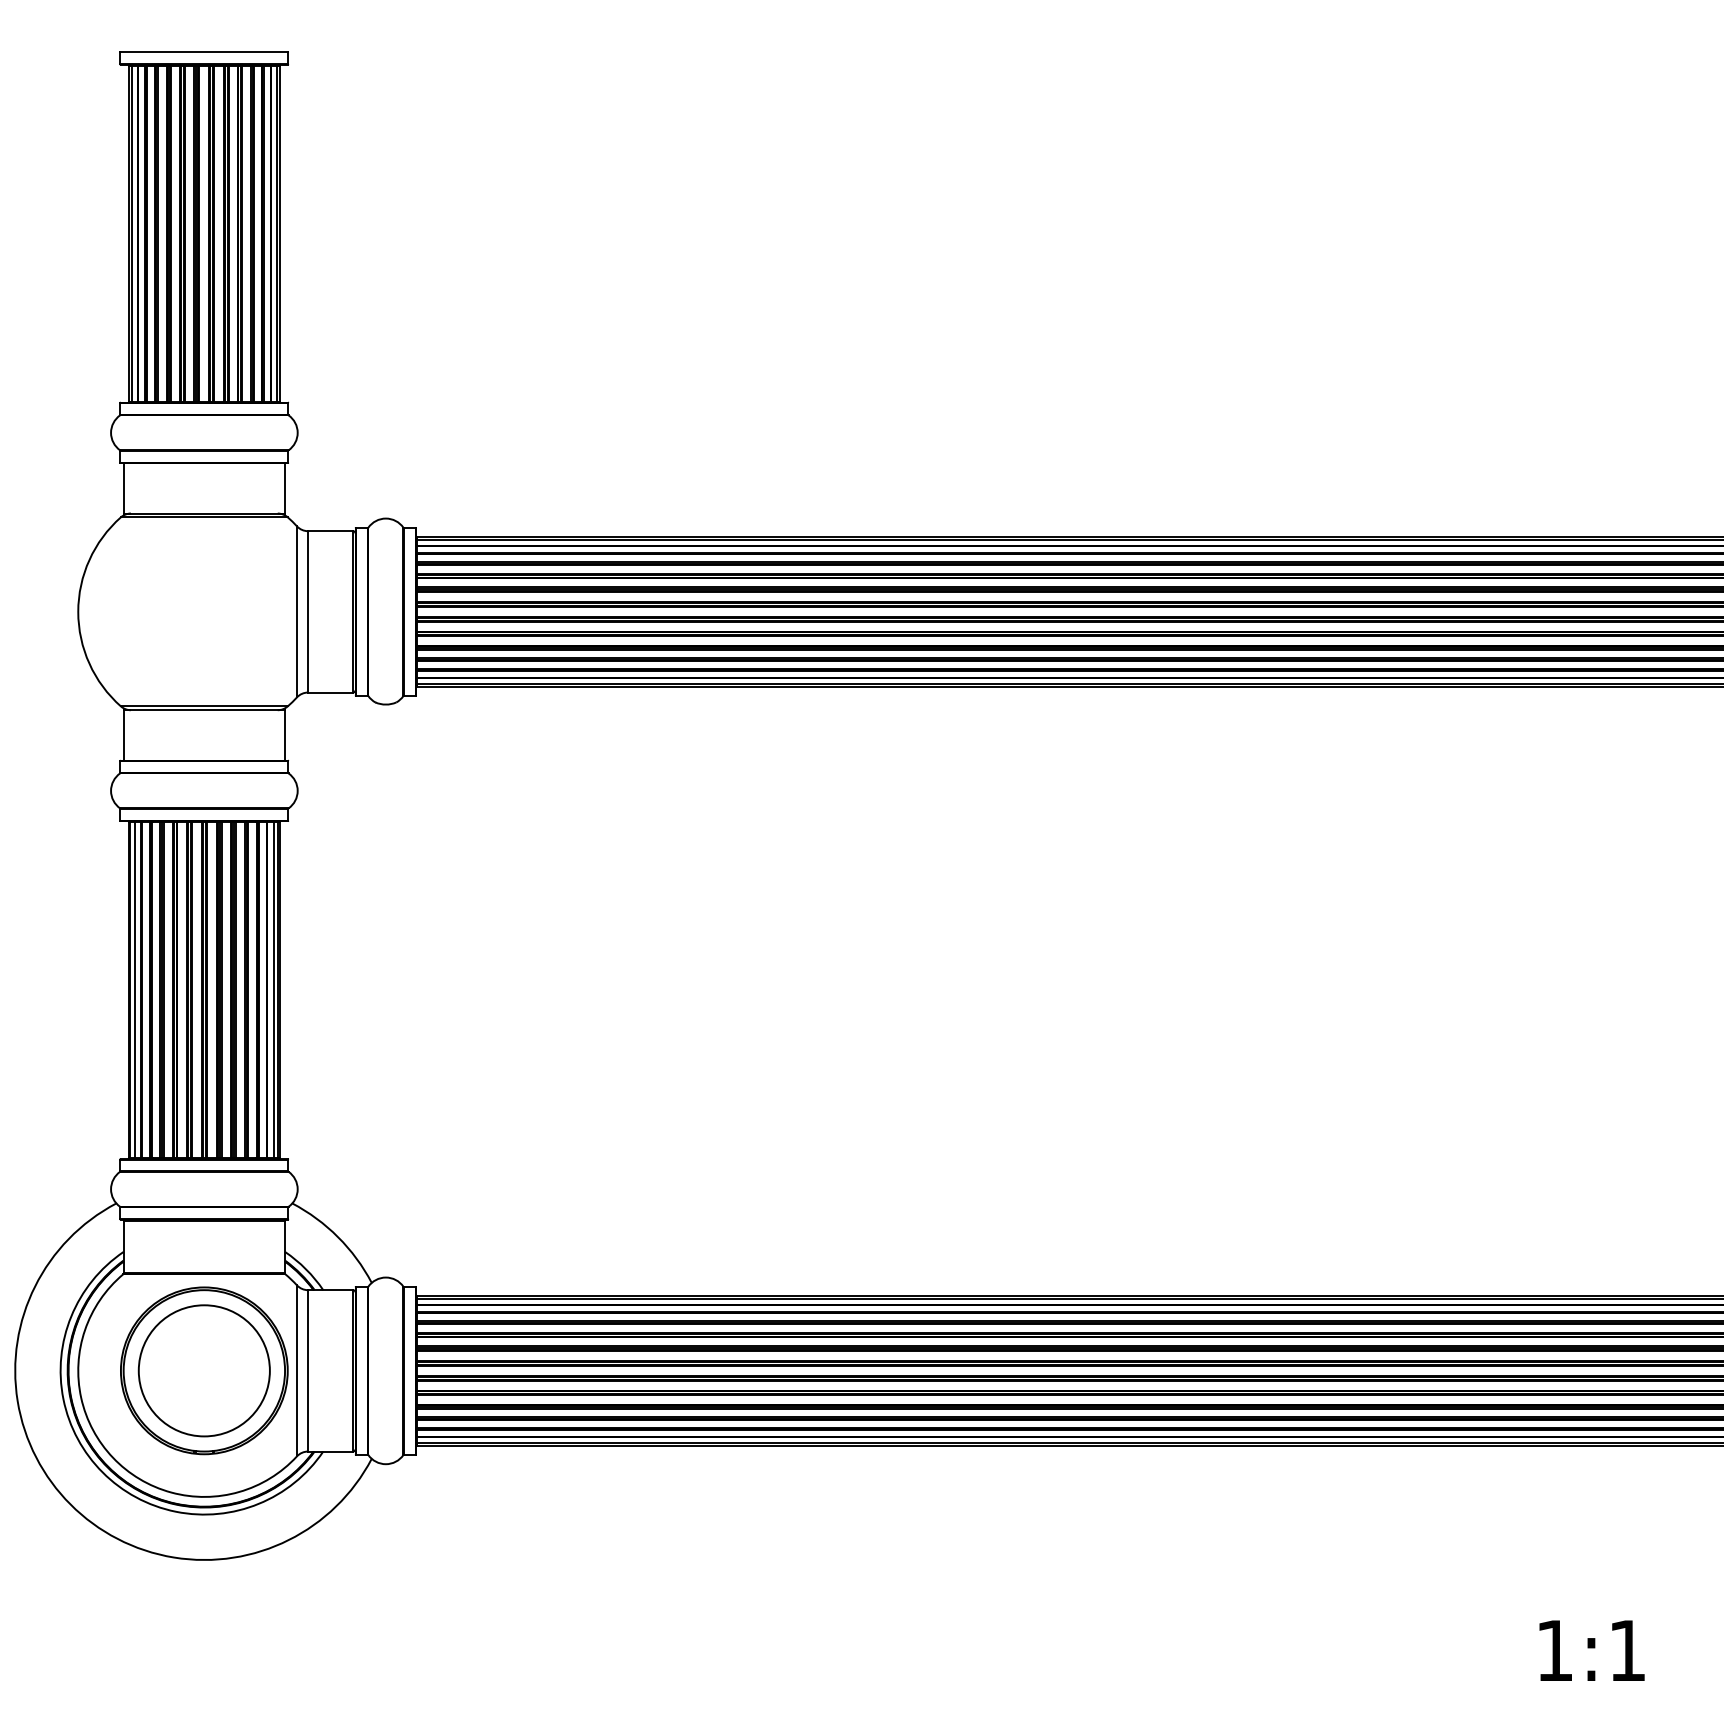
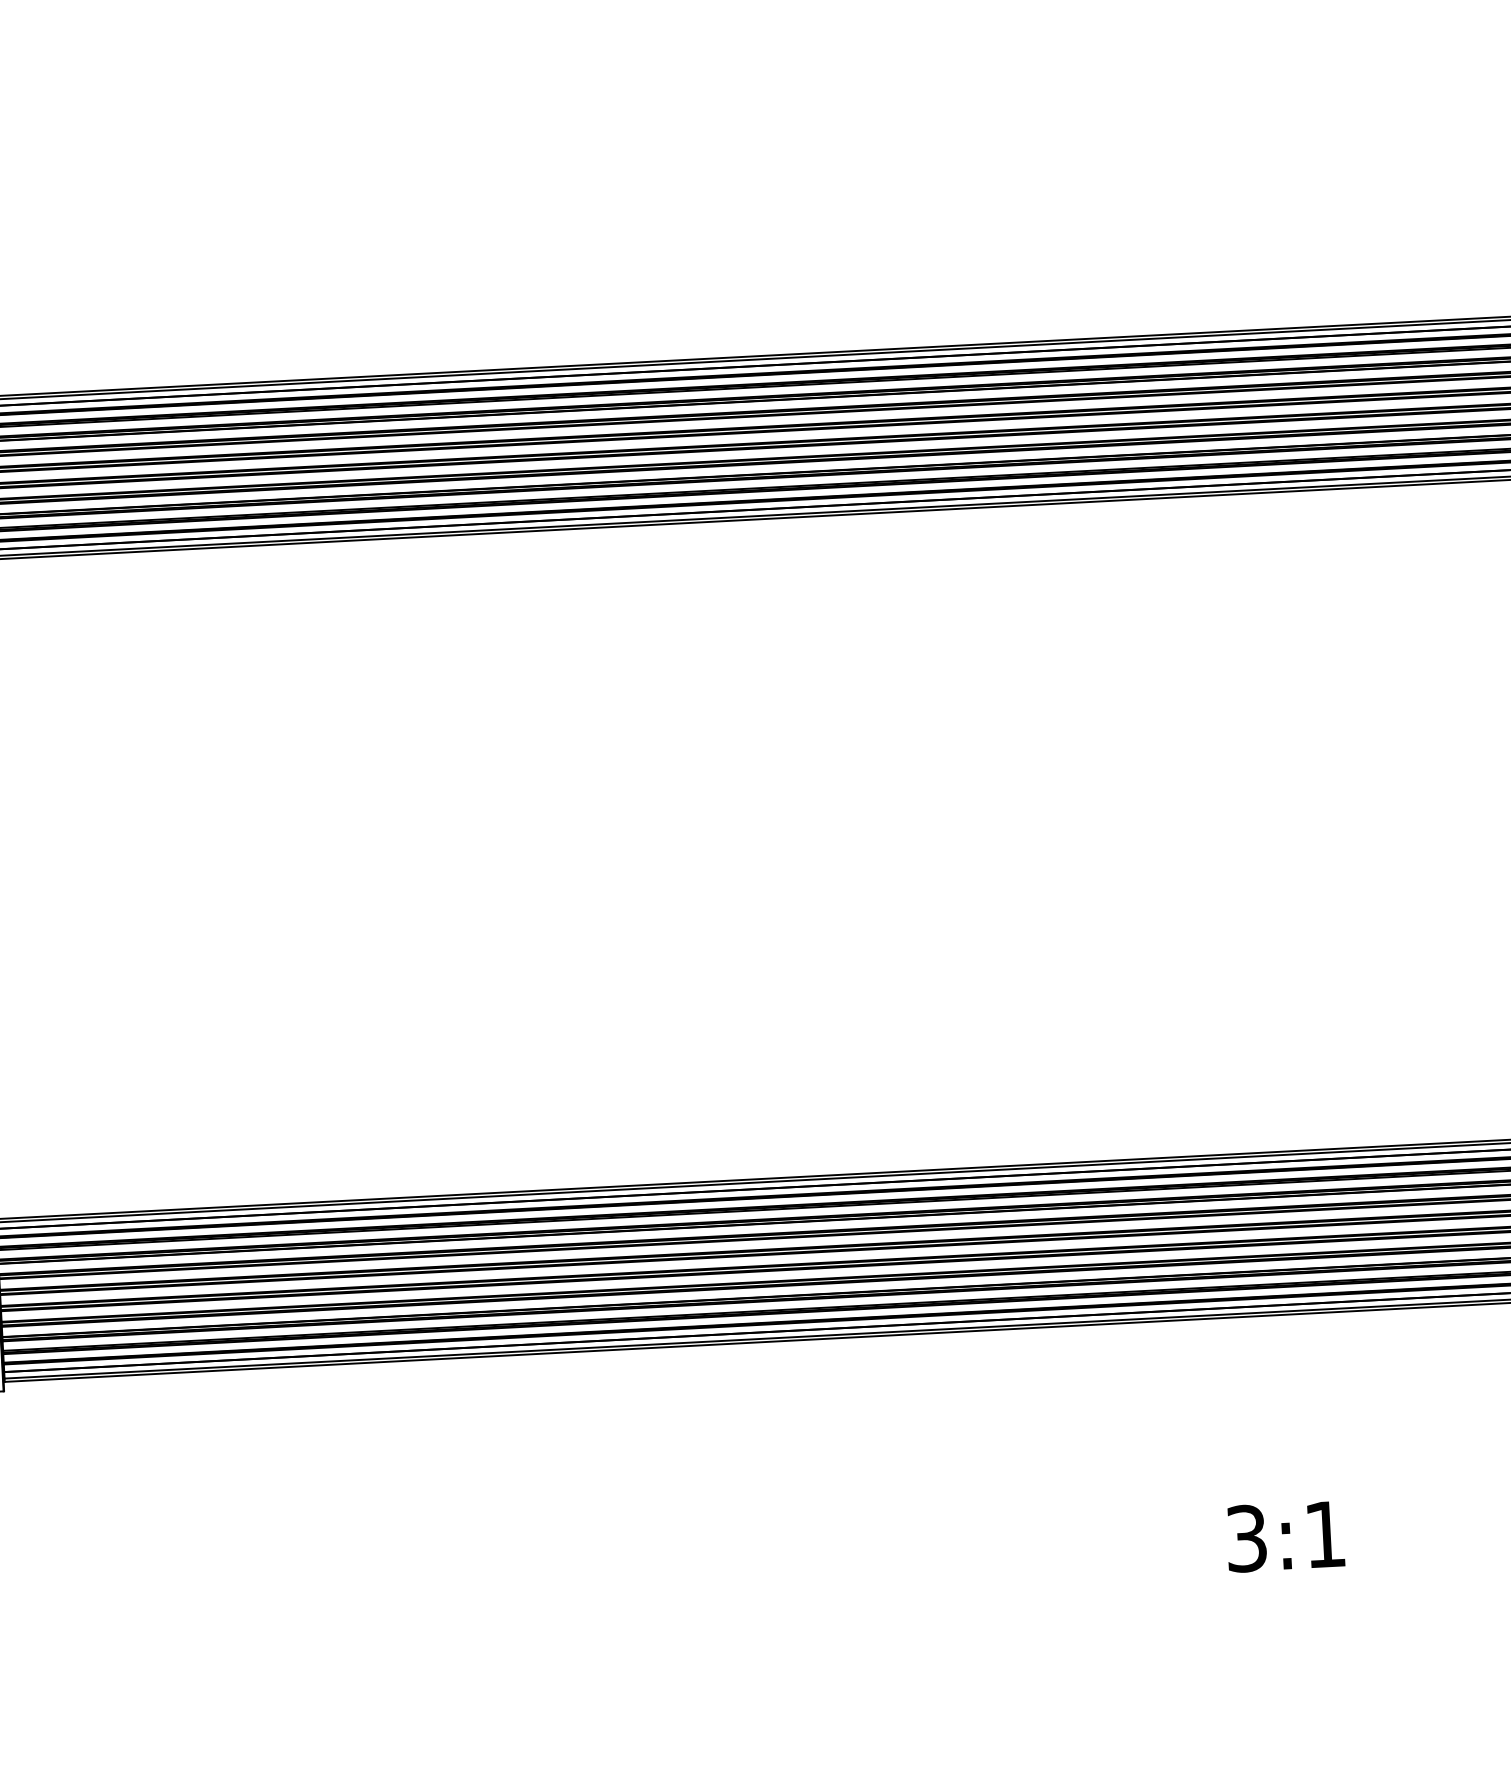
text: (1554, 1650) -> (1246, 1538), 1:1 -> 3:1

